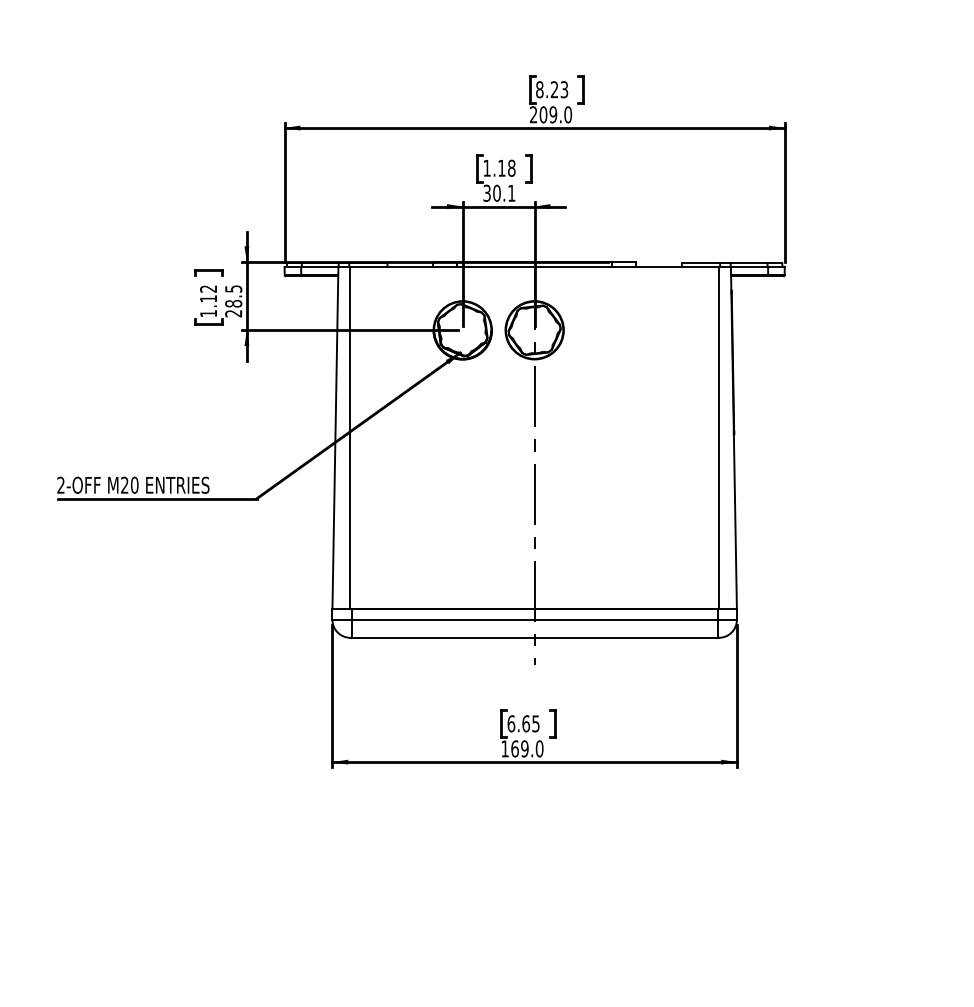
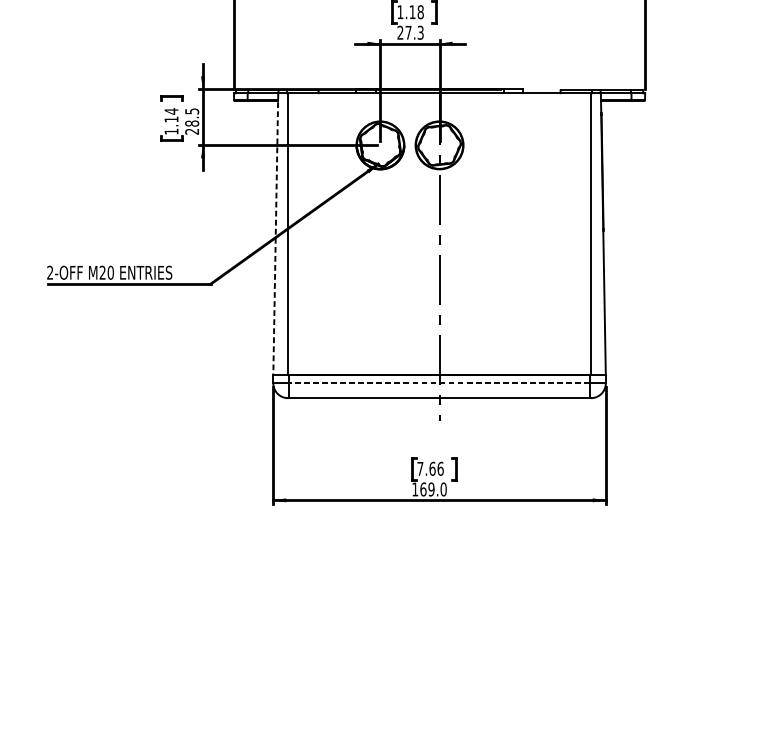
text: (499, 192) -> (410, 32), 30.1 -> 27.3
text: (208, 289) -> (171, 111), 1.12 -> 1.14
line: (335, 438) -> (275, 234), solid -> dashed
line: (534, 619) -> (439, 383), solid -> dashed
text: (523, 723) -> (430, 468), 6.65 -> 7.66

